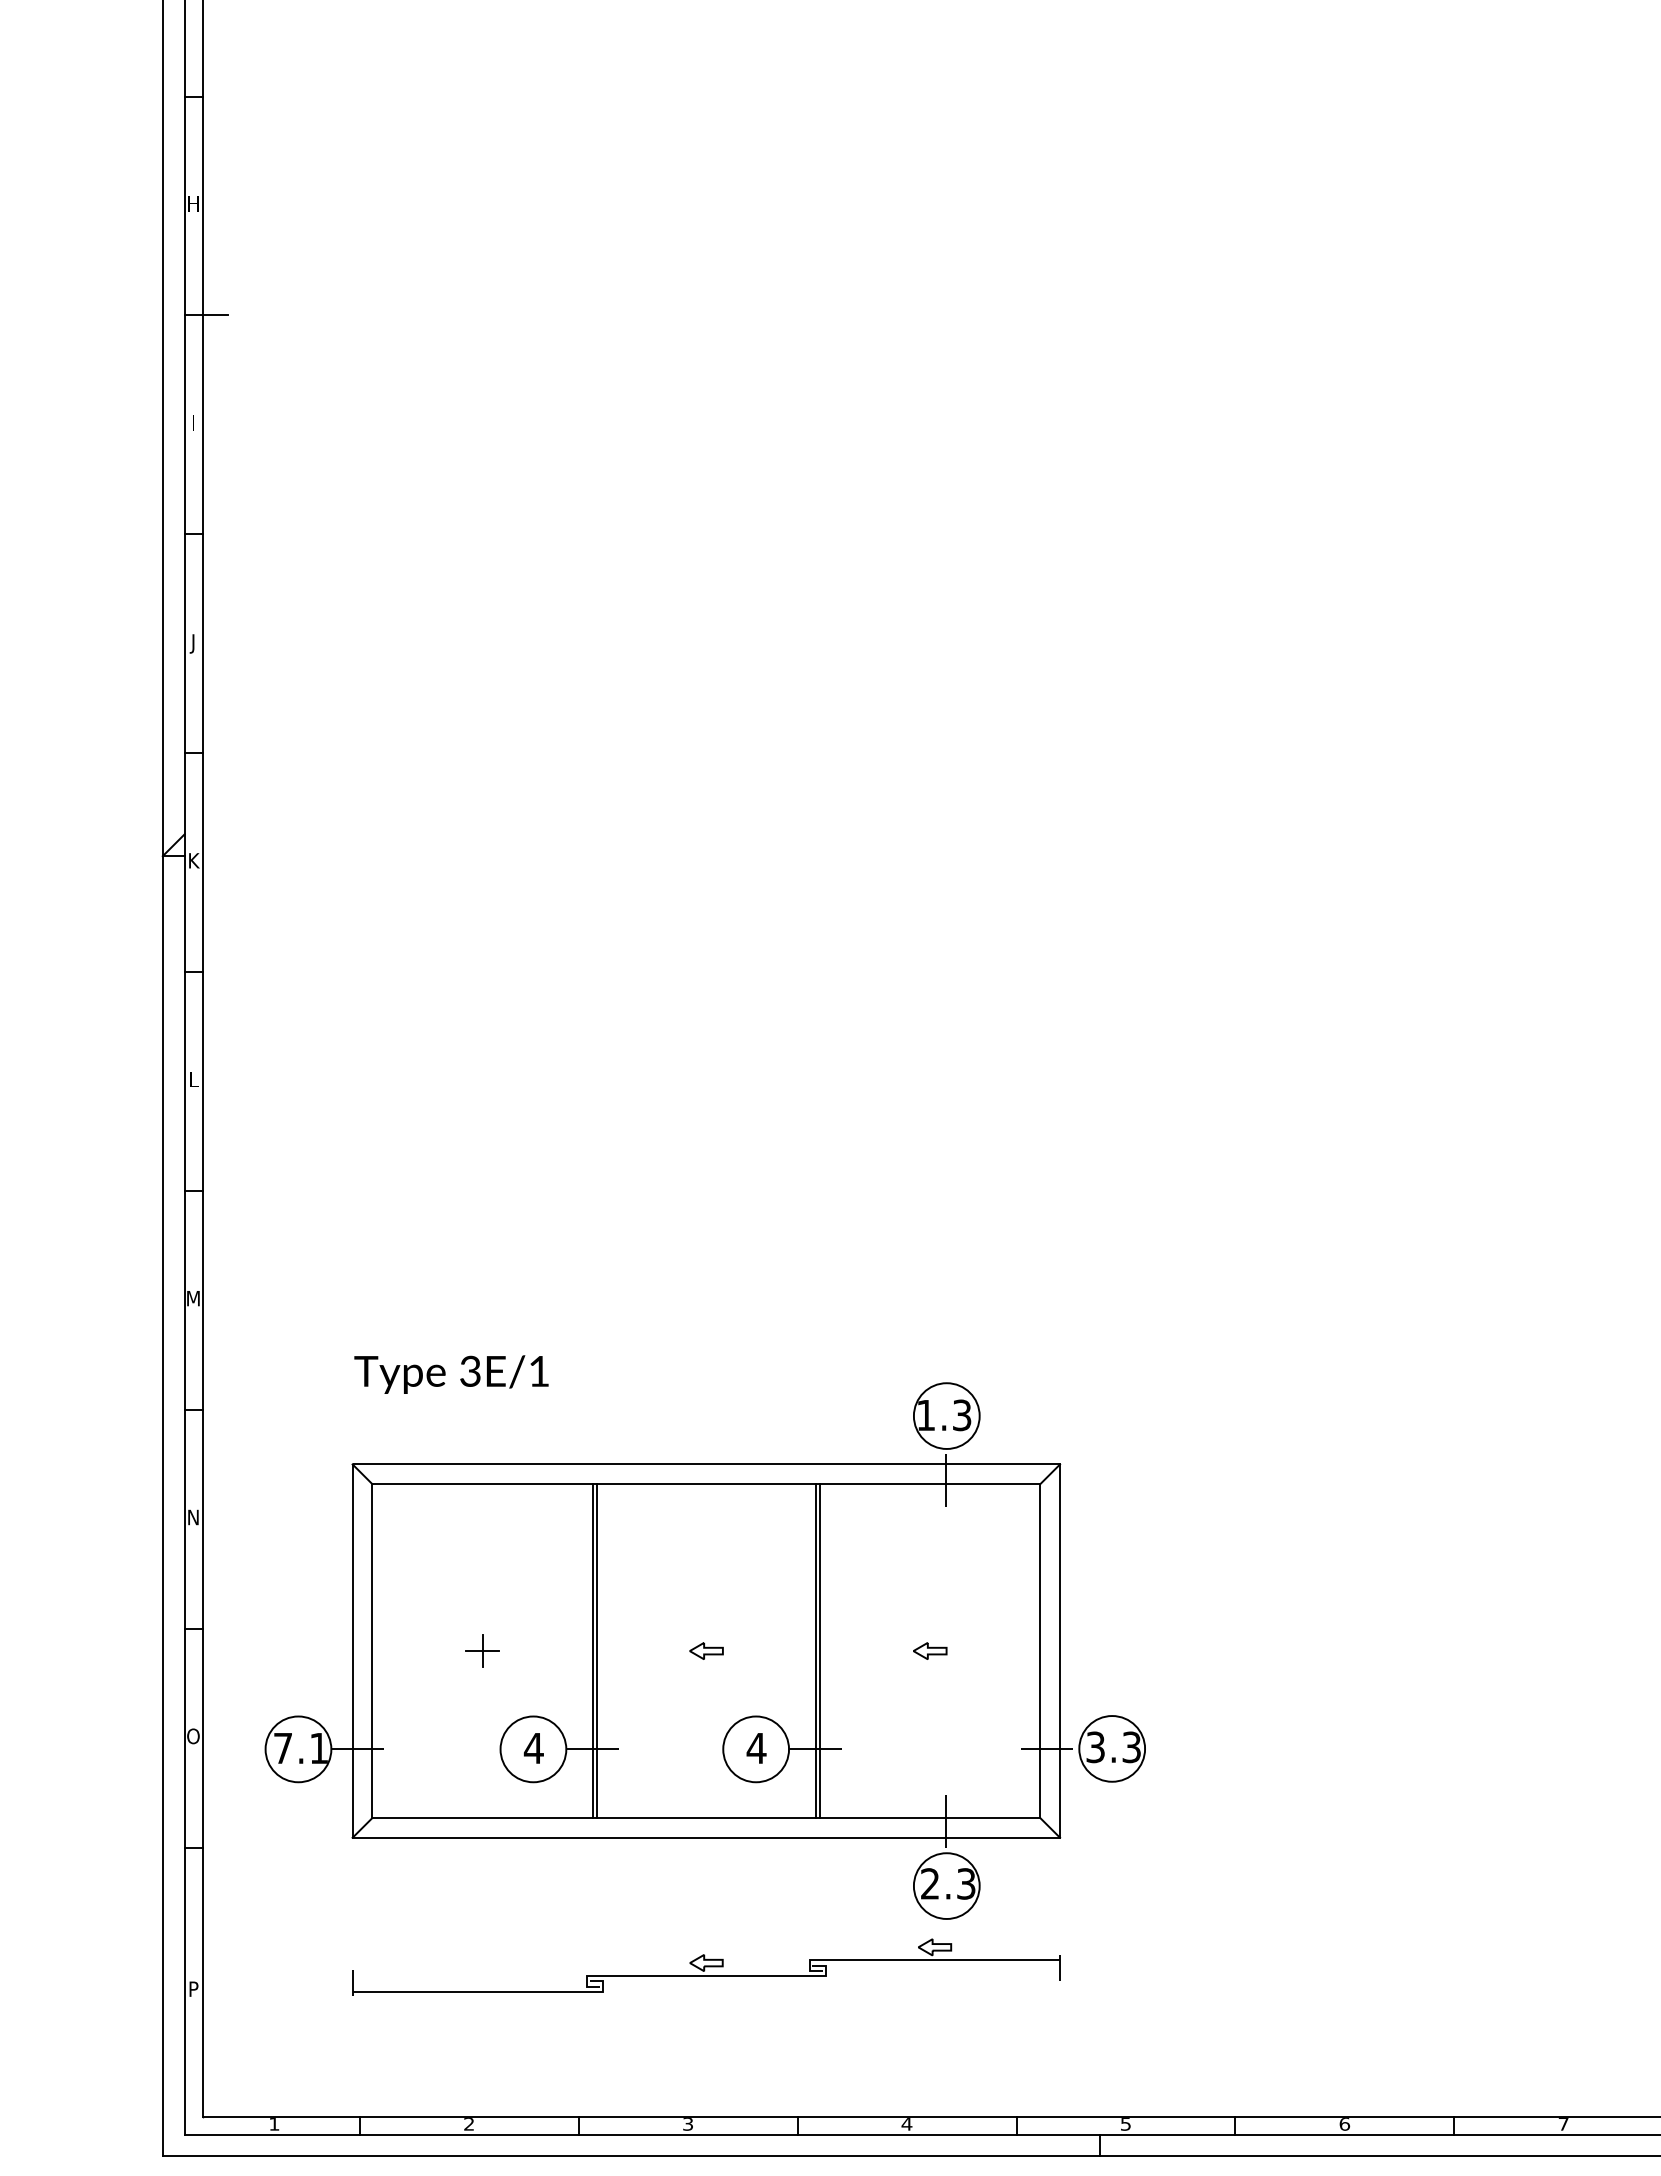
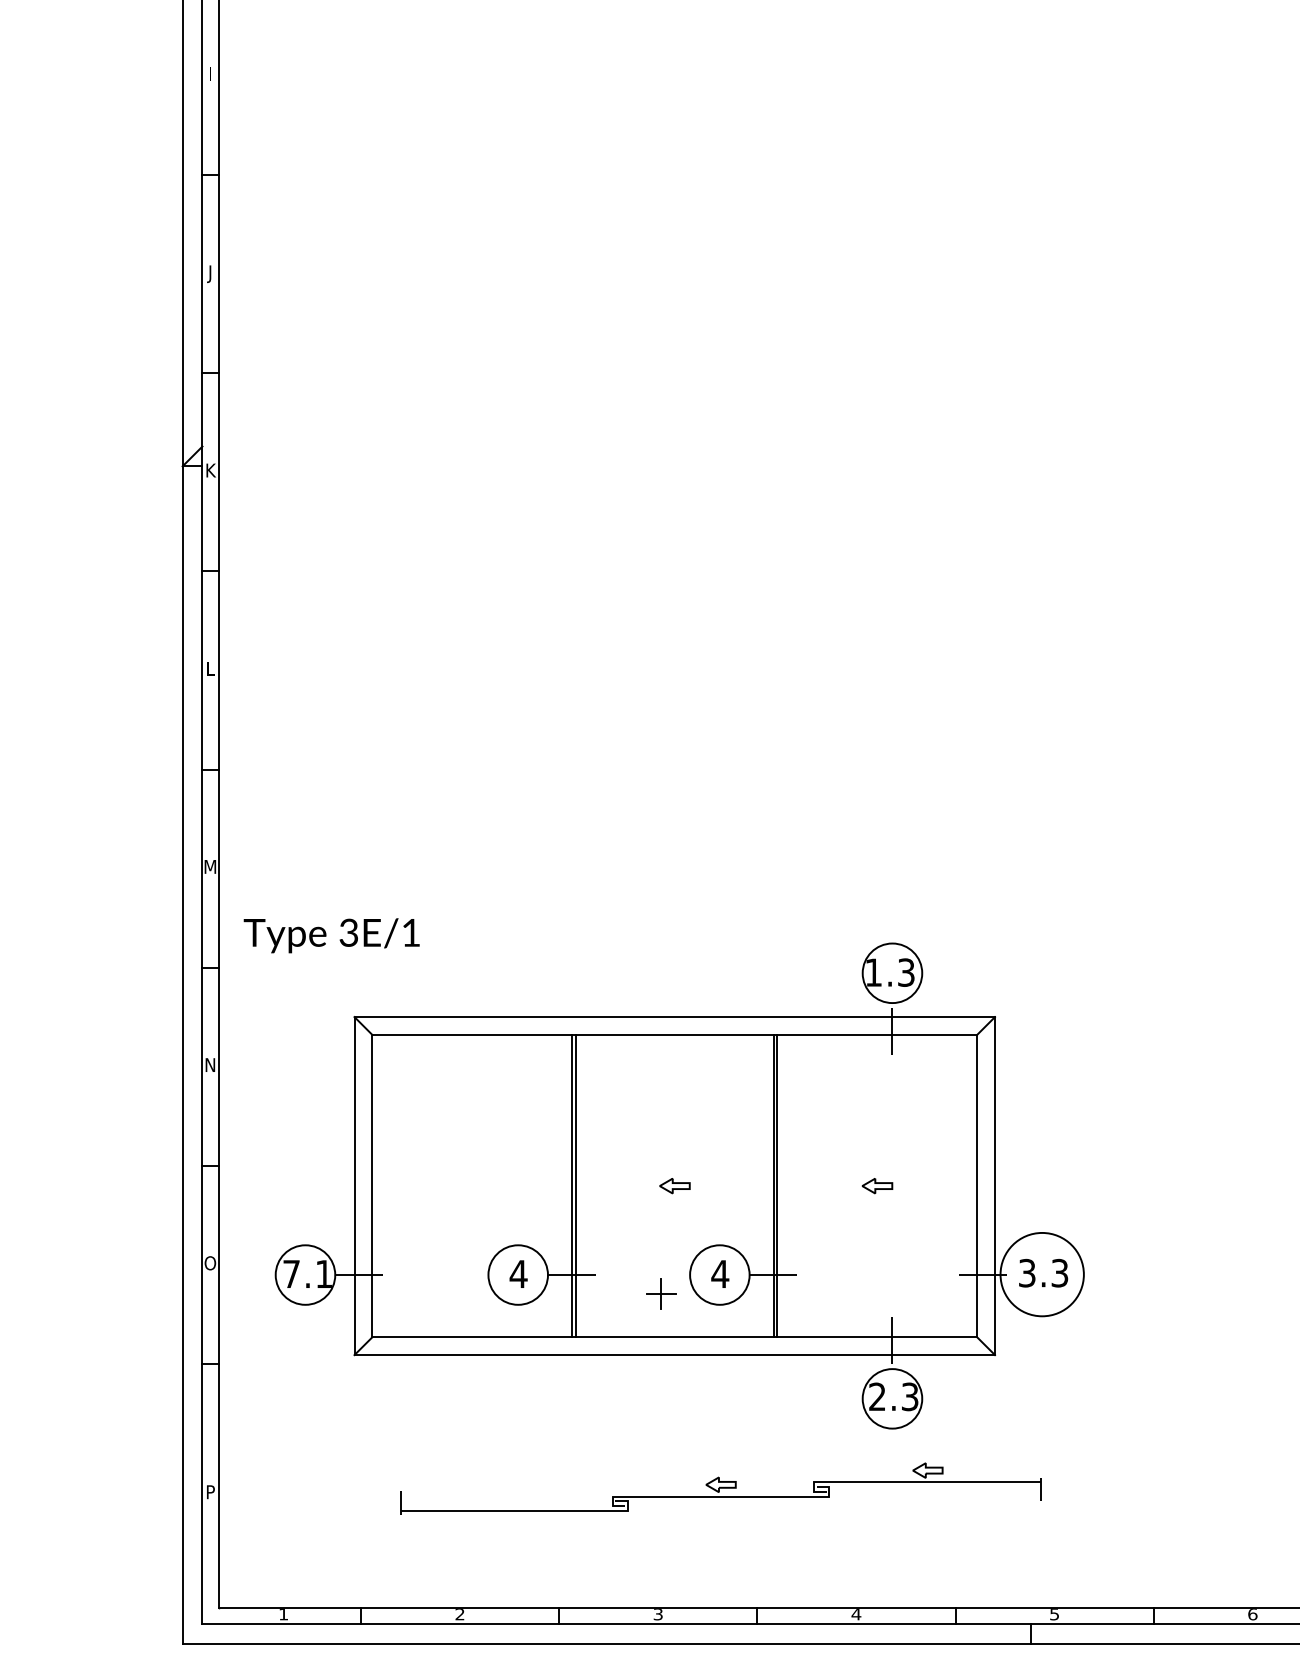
text: (451, 1374) -> (331, 935), moved
part: (482, 1650) -> (661, 1293), moved
circle: (1112, 1748) -> (1042, 1274), size x1.4
part: (706, 1966) -> (721, 1487), moved

